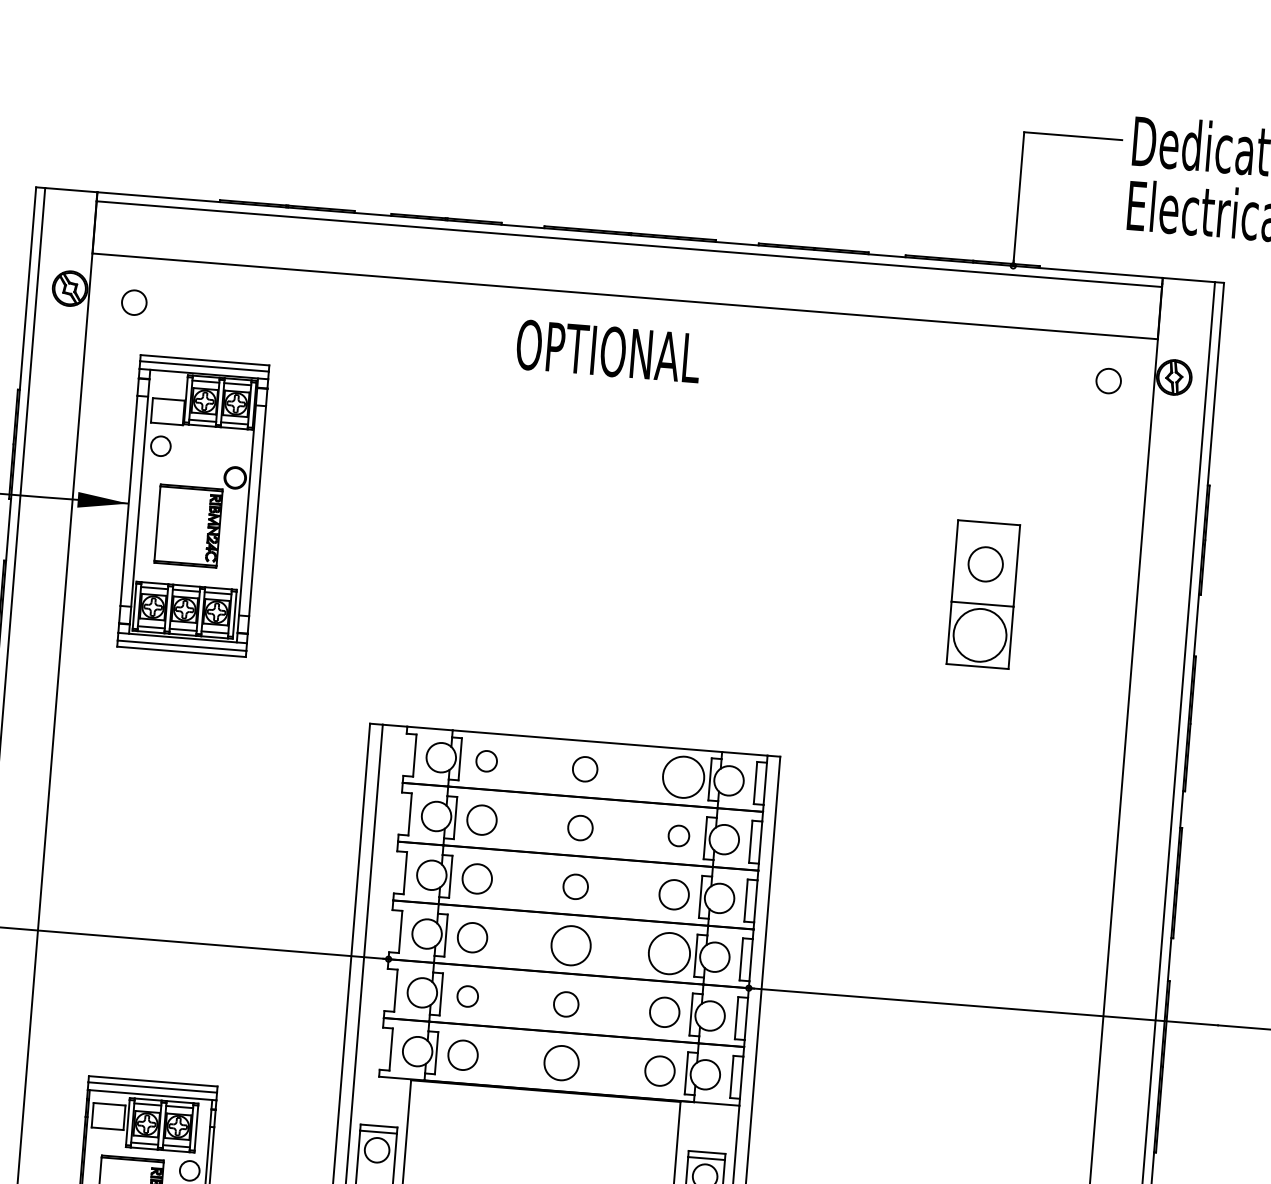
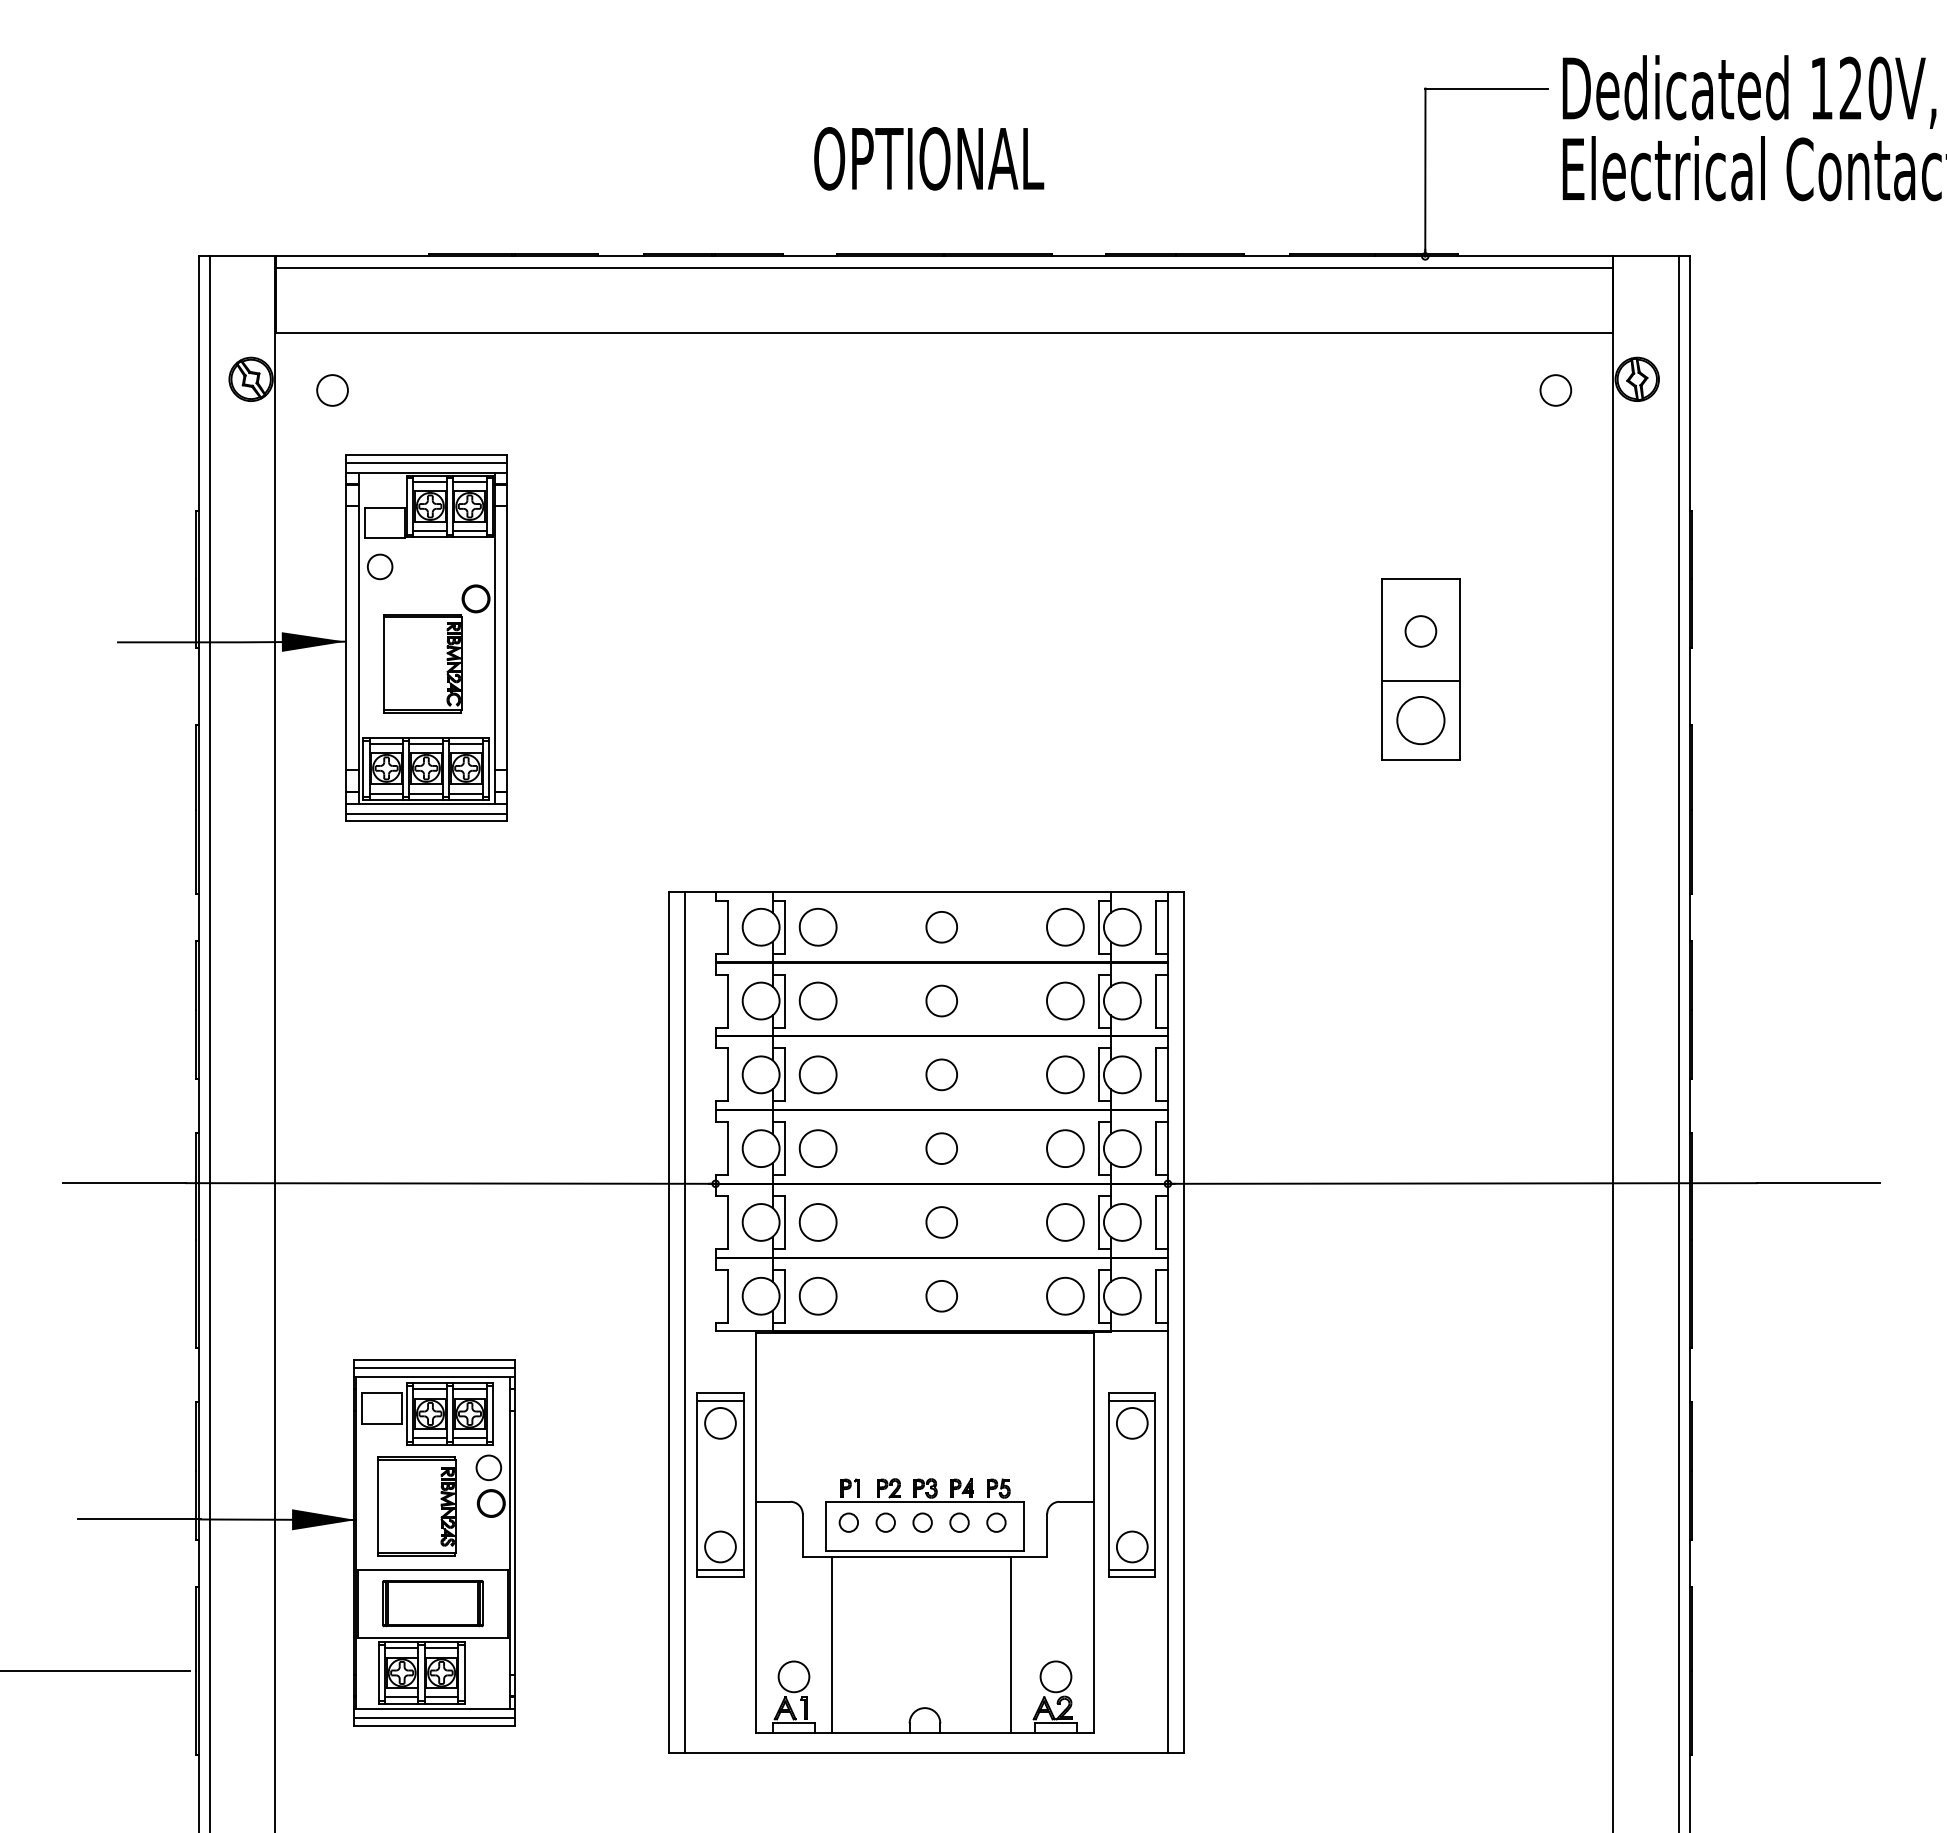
text: (608, 351) -> (929, 158), moved
circle: (985, 564) -> (1420, 631), size x0.71
circle: (979, 635) -> (1420, 720), size x0.71
part: (486, 760) -> (817, 926), size x1.43
part: (683, 776) -> (1065, 926), size x0.71
part: (679, 835) -> (1065, 1000), size x1.43
part: (570, 945) -> (941, 1148), size x0.62
part: (669, 953) -> (1065, 1148), size x0.71
part: (467, 996) -> (817, 1222), size x1.43
part: (561, 1063) -> (941, 1296), size x0.71

